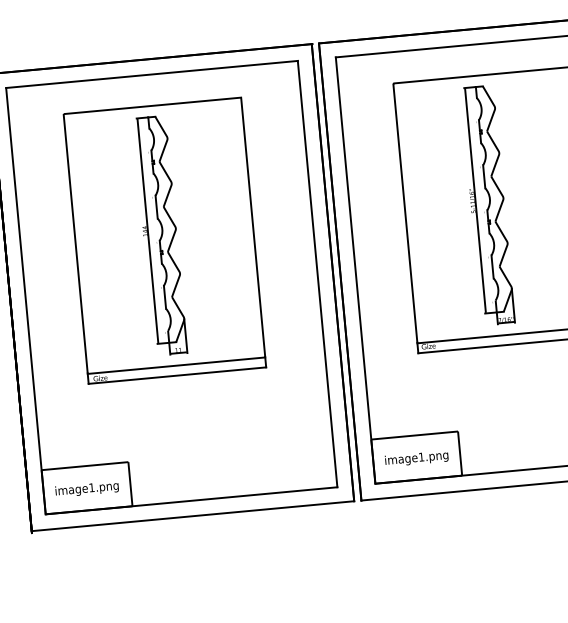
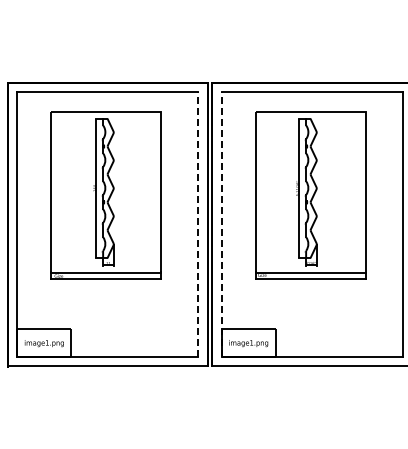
line: (355, 269) -> (221, 223), solid -> dashed
line: (318, 274) -> (198, 224), solid -> dashed

